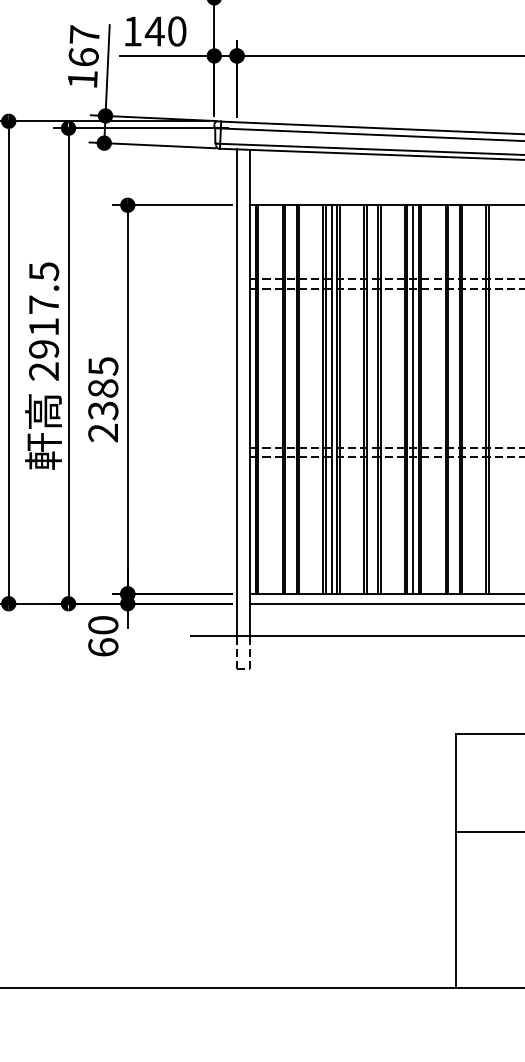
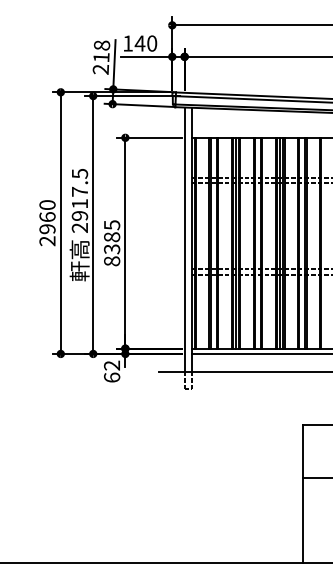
text: (83, 57) -> (101, 57), 167 -> 218
text: (104, 433) -> (112, 261), 2385 -> 8385
text: (104, 625) -> (112, 365), 60 -> 62

